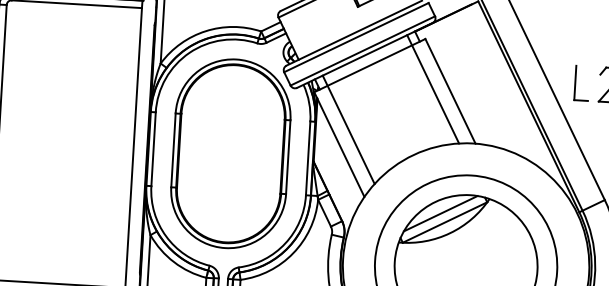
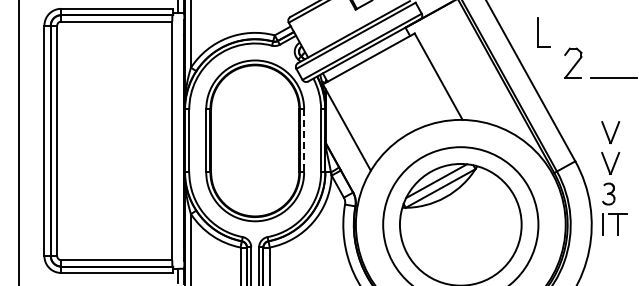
part: (581, 83) -> (543, 32), moved
line: (432, 88) -> (423, 75), removed
line: (347, 129) -> (353, 114), removed
line: (288, 157) -> (304, 141), solid -> dashed

